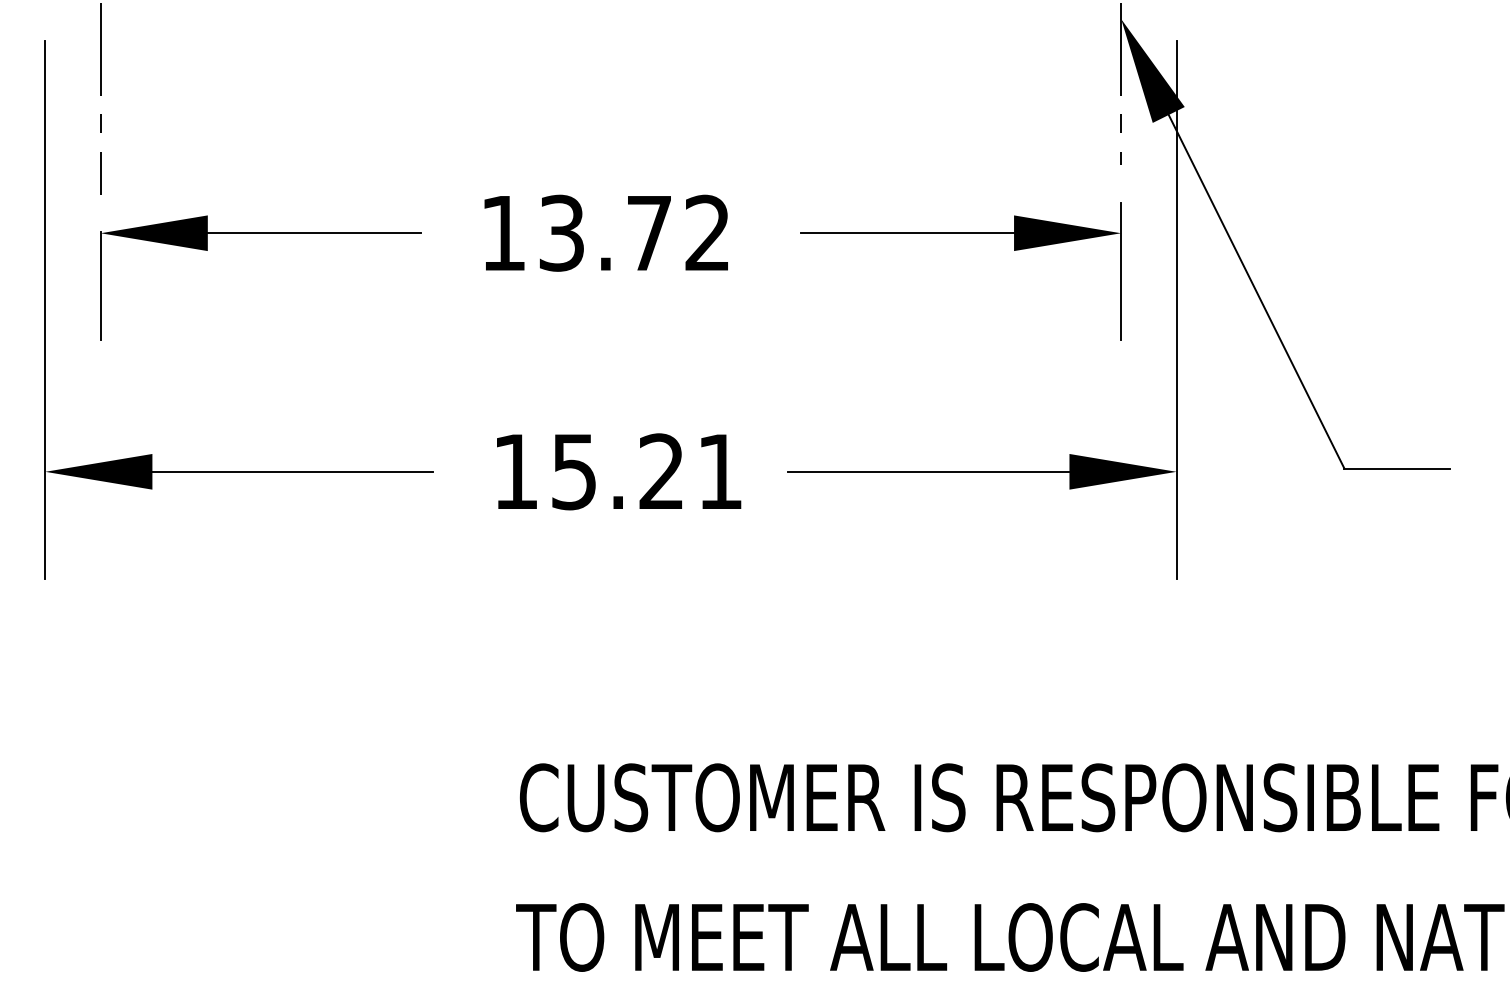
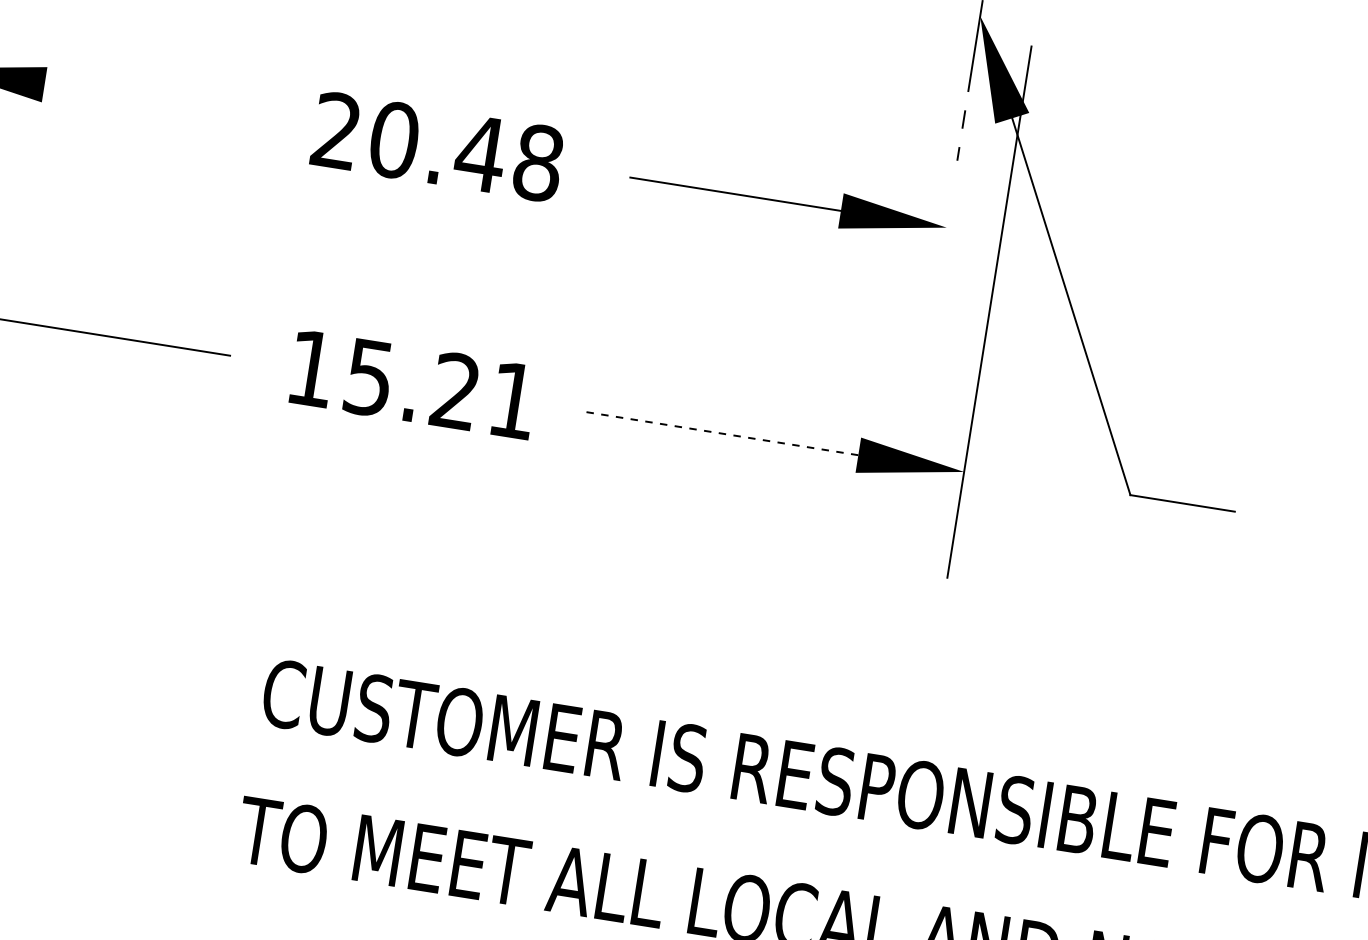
text: (605, 232) -> (437, 146), 13.72 -> 20.48
line: (313, 233) -> (148, 101), removed
line: (1121, 271) -> (941, 265), removed
line: (928, 471) -> (719, 432), solid -> dashed

